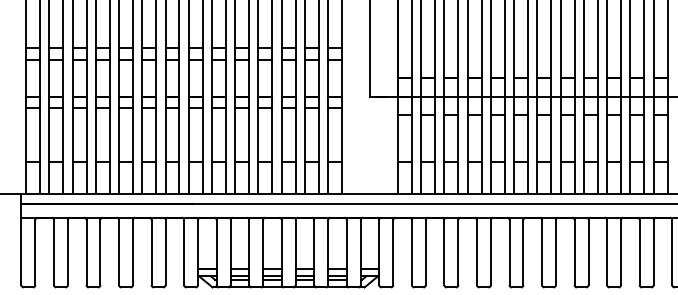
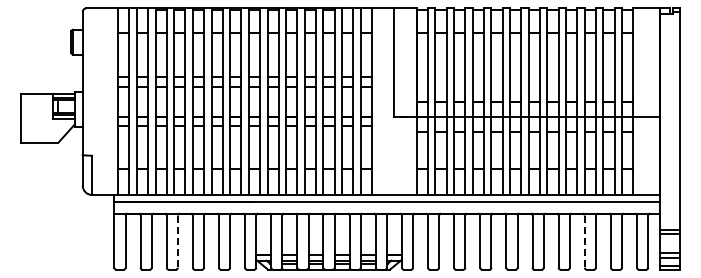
line: (99, 253) -> (177, 242), solid -> dashed
line: (606, 253) -> (584, 242), solid -> dashed

